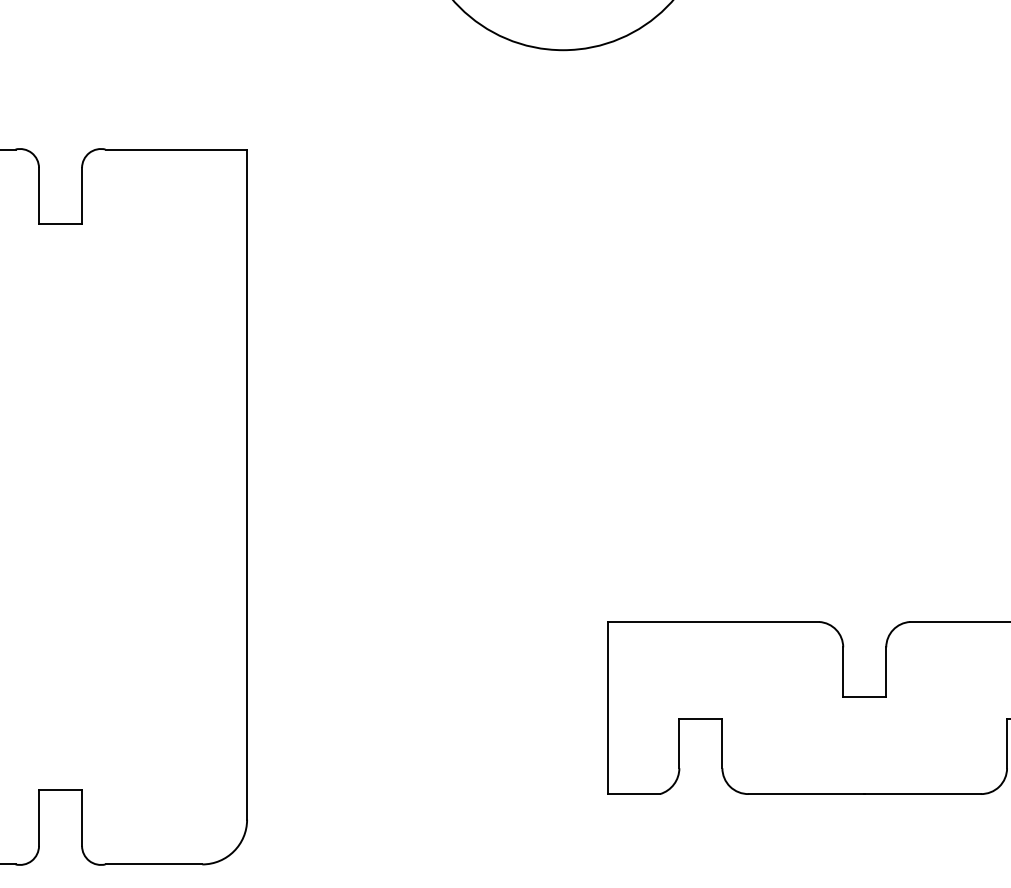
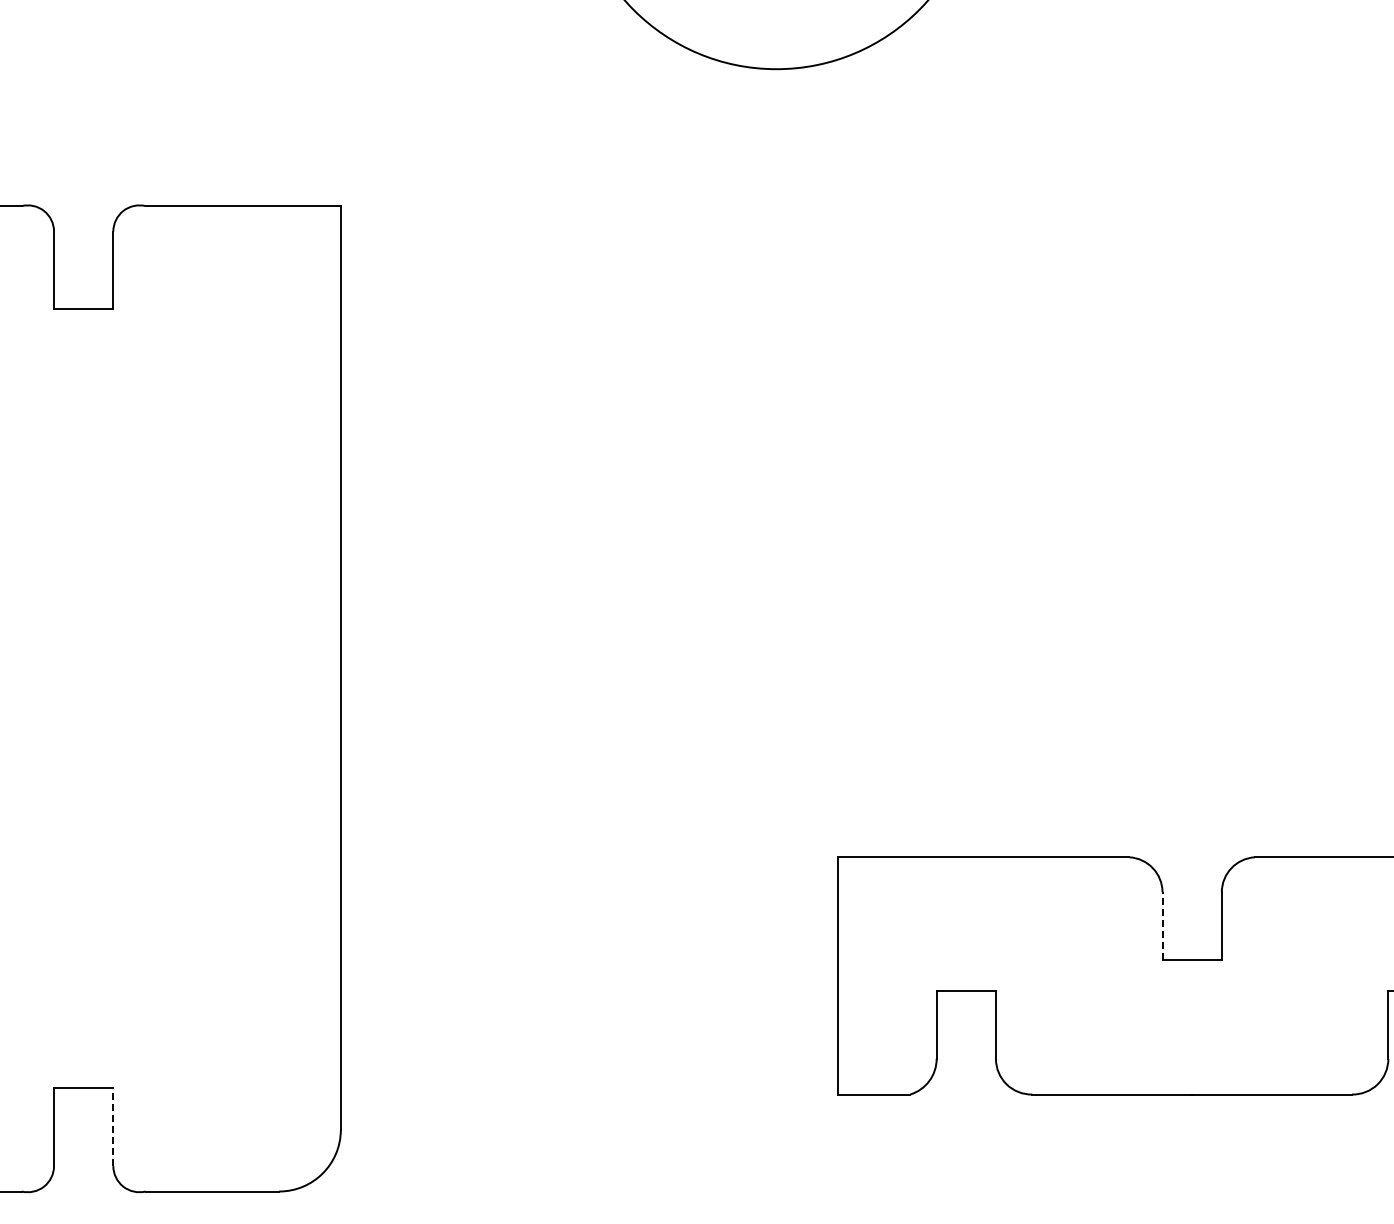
line: (843, 671) -> (1162, 925), solid -> dashed
line: (82, 817) -> (113, 1127), solid -> dashed

